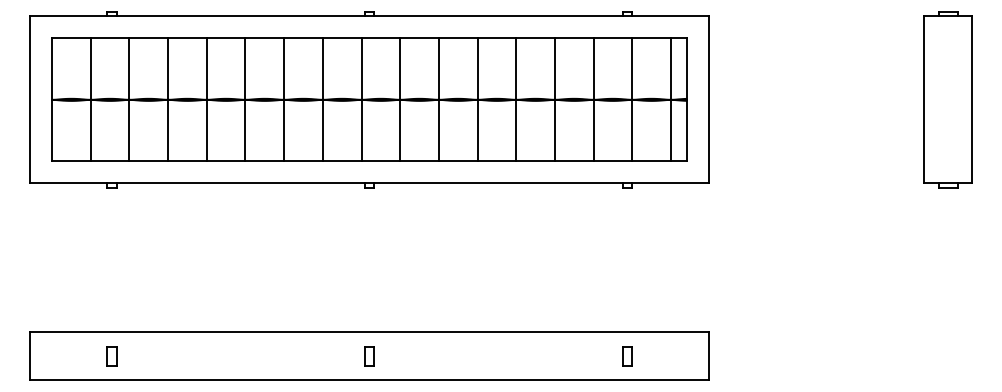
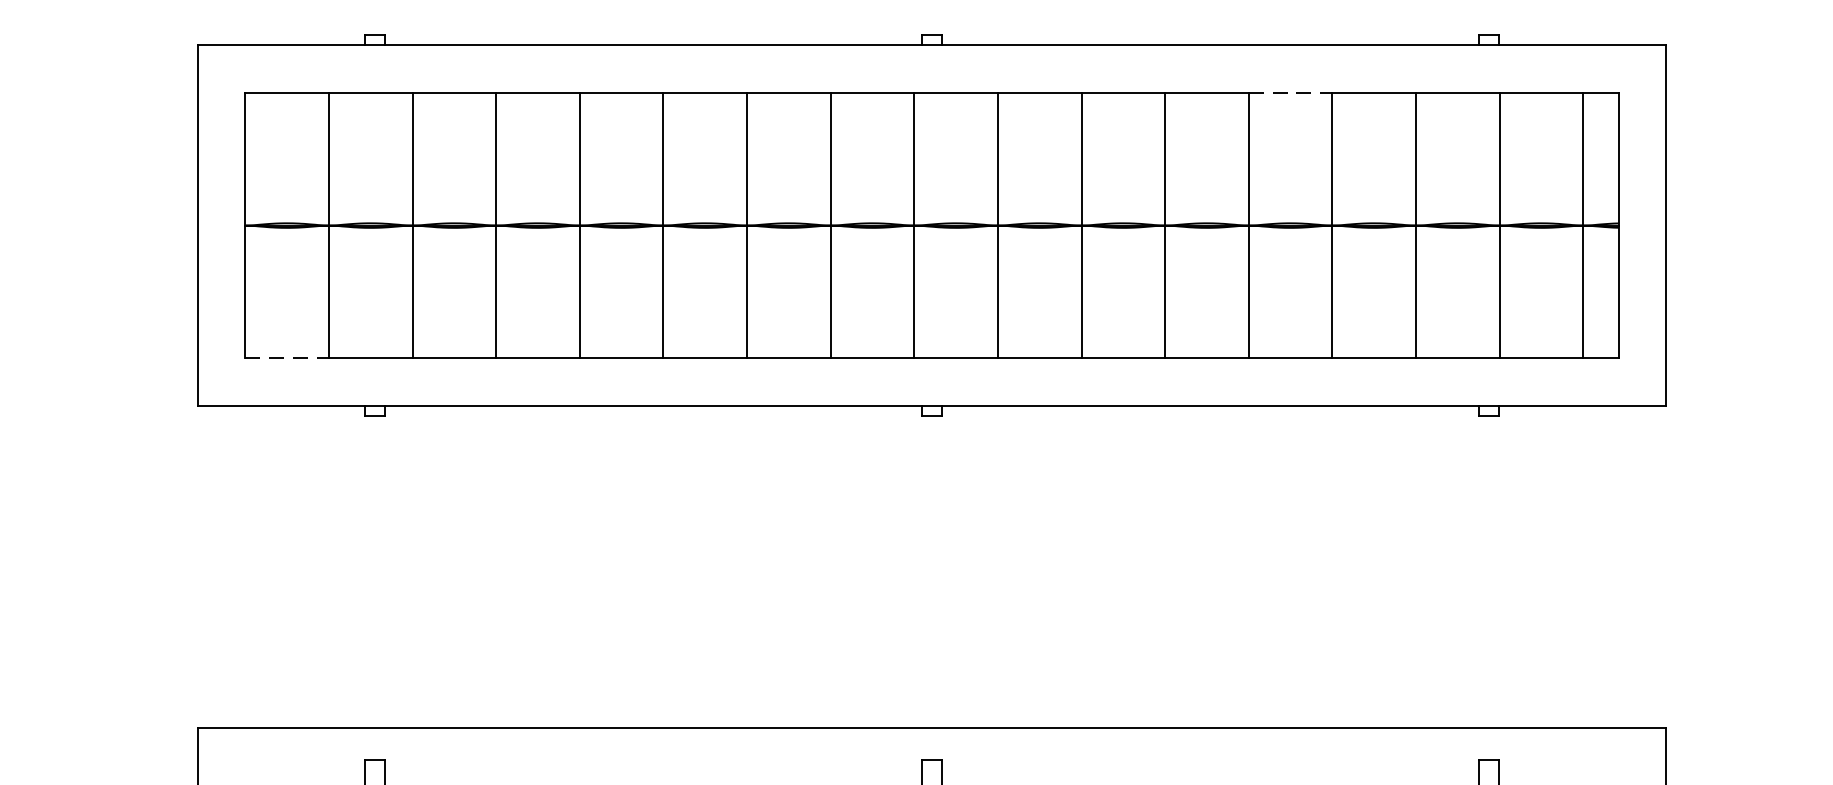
line: (536, 38) -> (1292, 92), solid -> dashed
line: (71, 161) -> (287, 358), solid -> dashed

